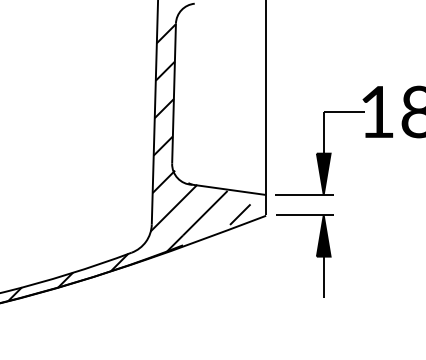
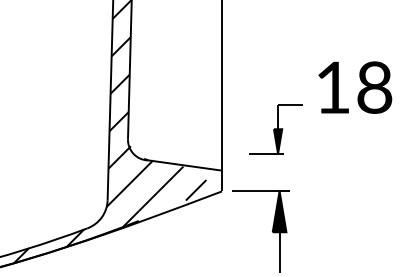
part: (319, 153) -> (275, 129), size x0.6

